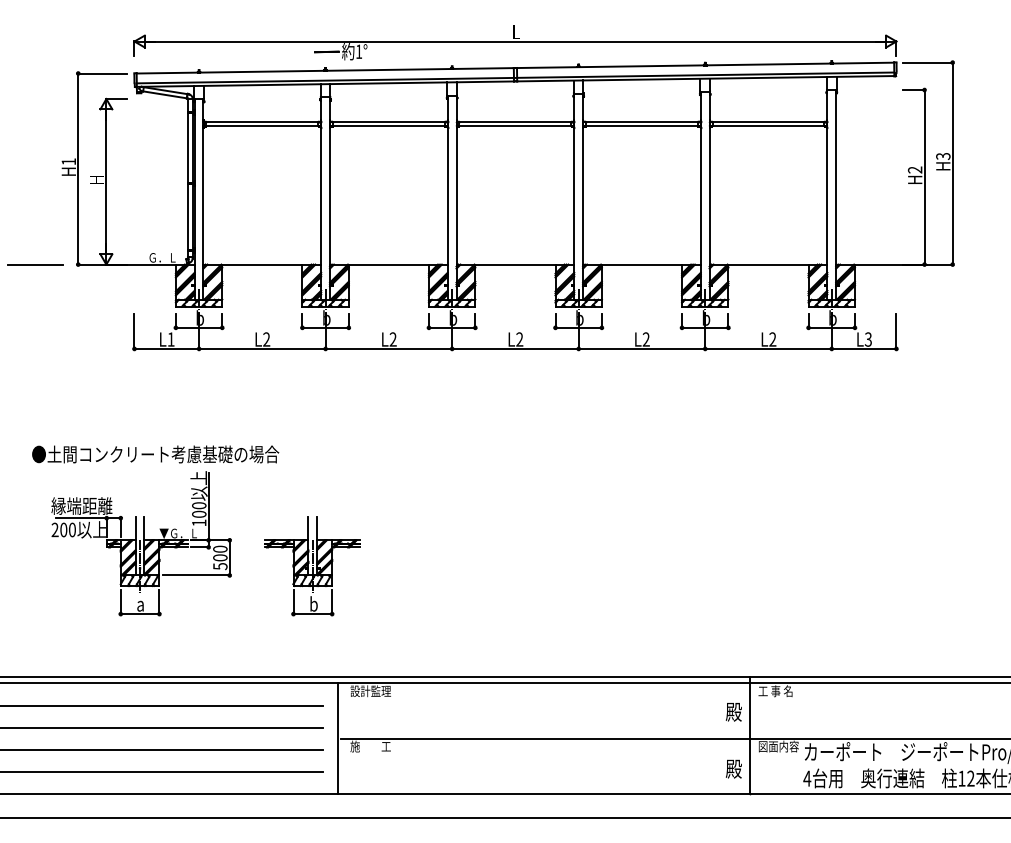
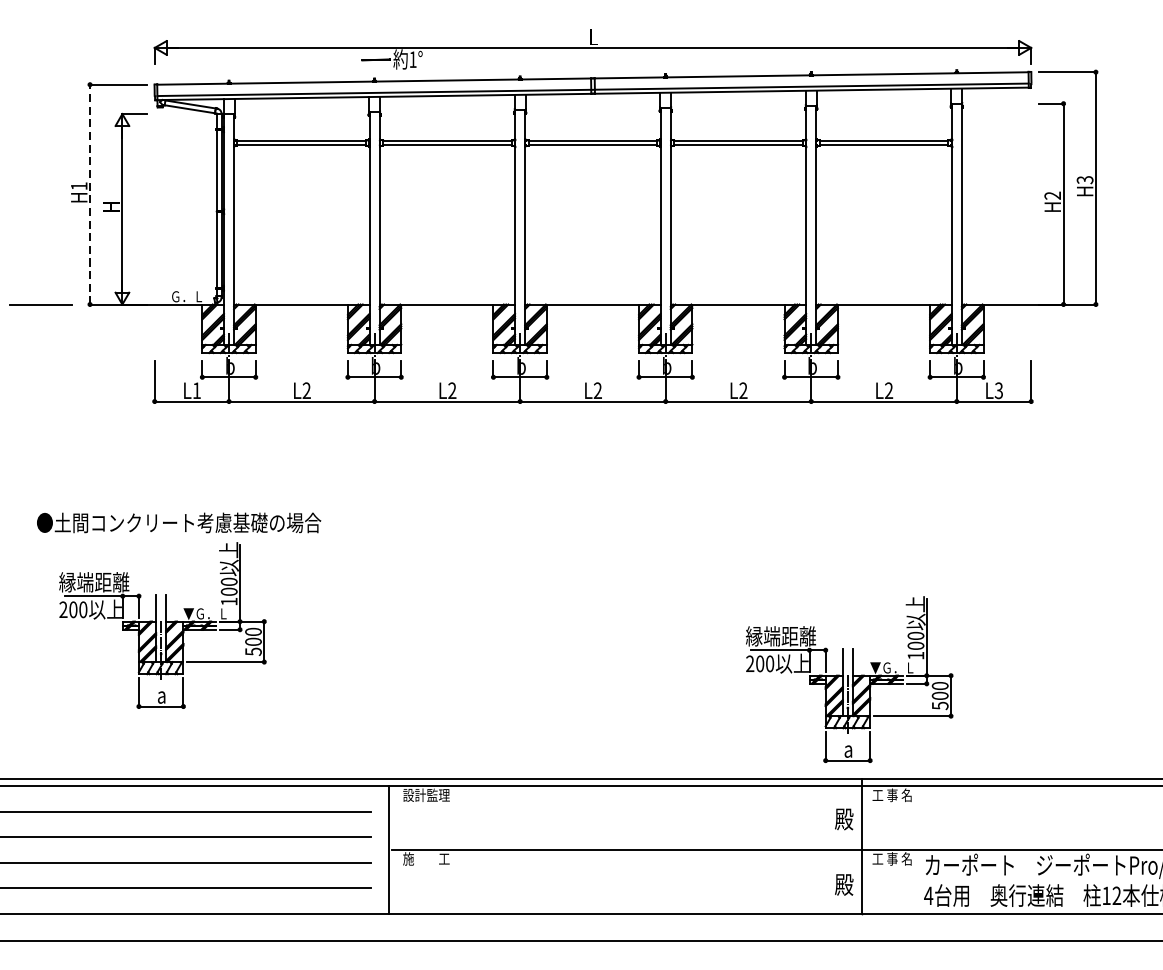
line: (78, 169) -> (90, 195), solid -> dashed
part: (312, 566) -> (359, 651), removed
part: (738, 590) -> (849, 679), added
text: (778, 746) -> (895, 858), 図面内容 -> 工 事 名

